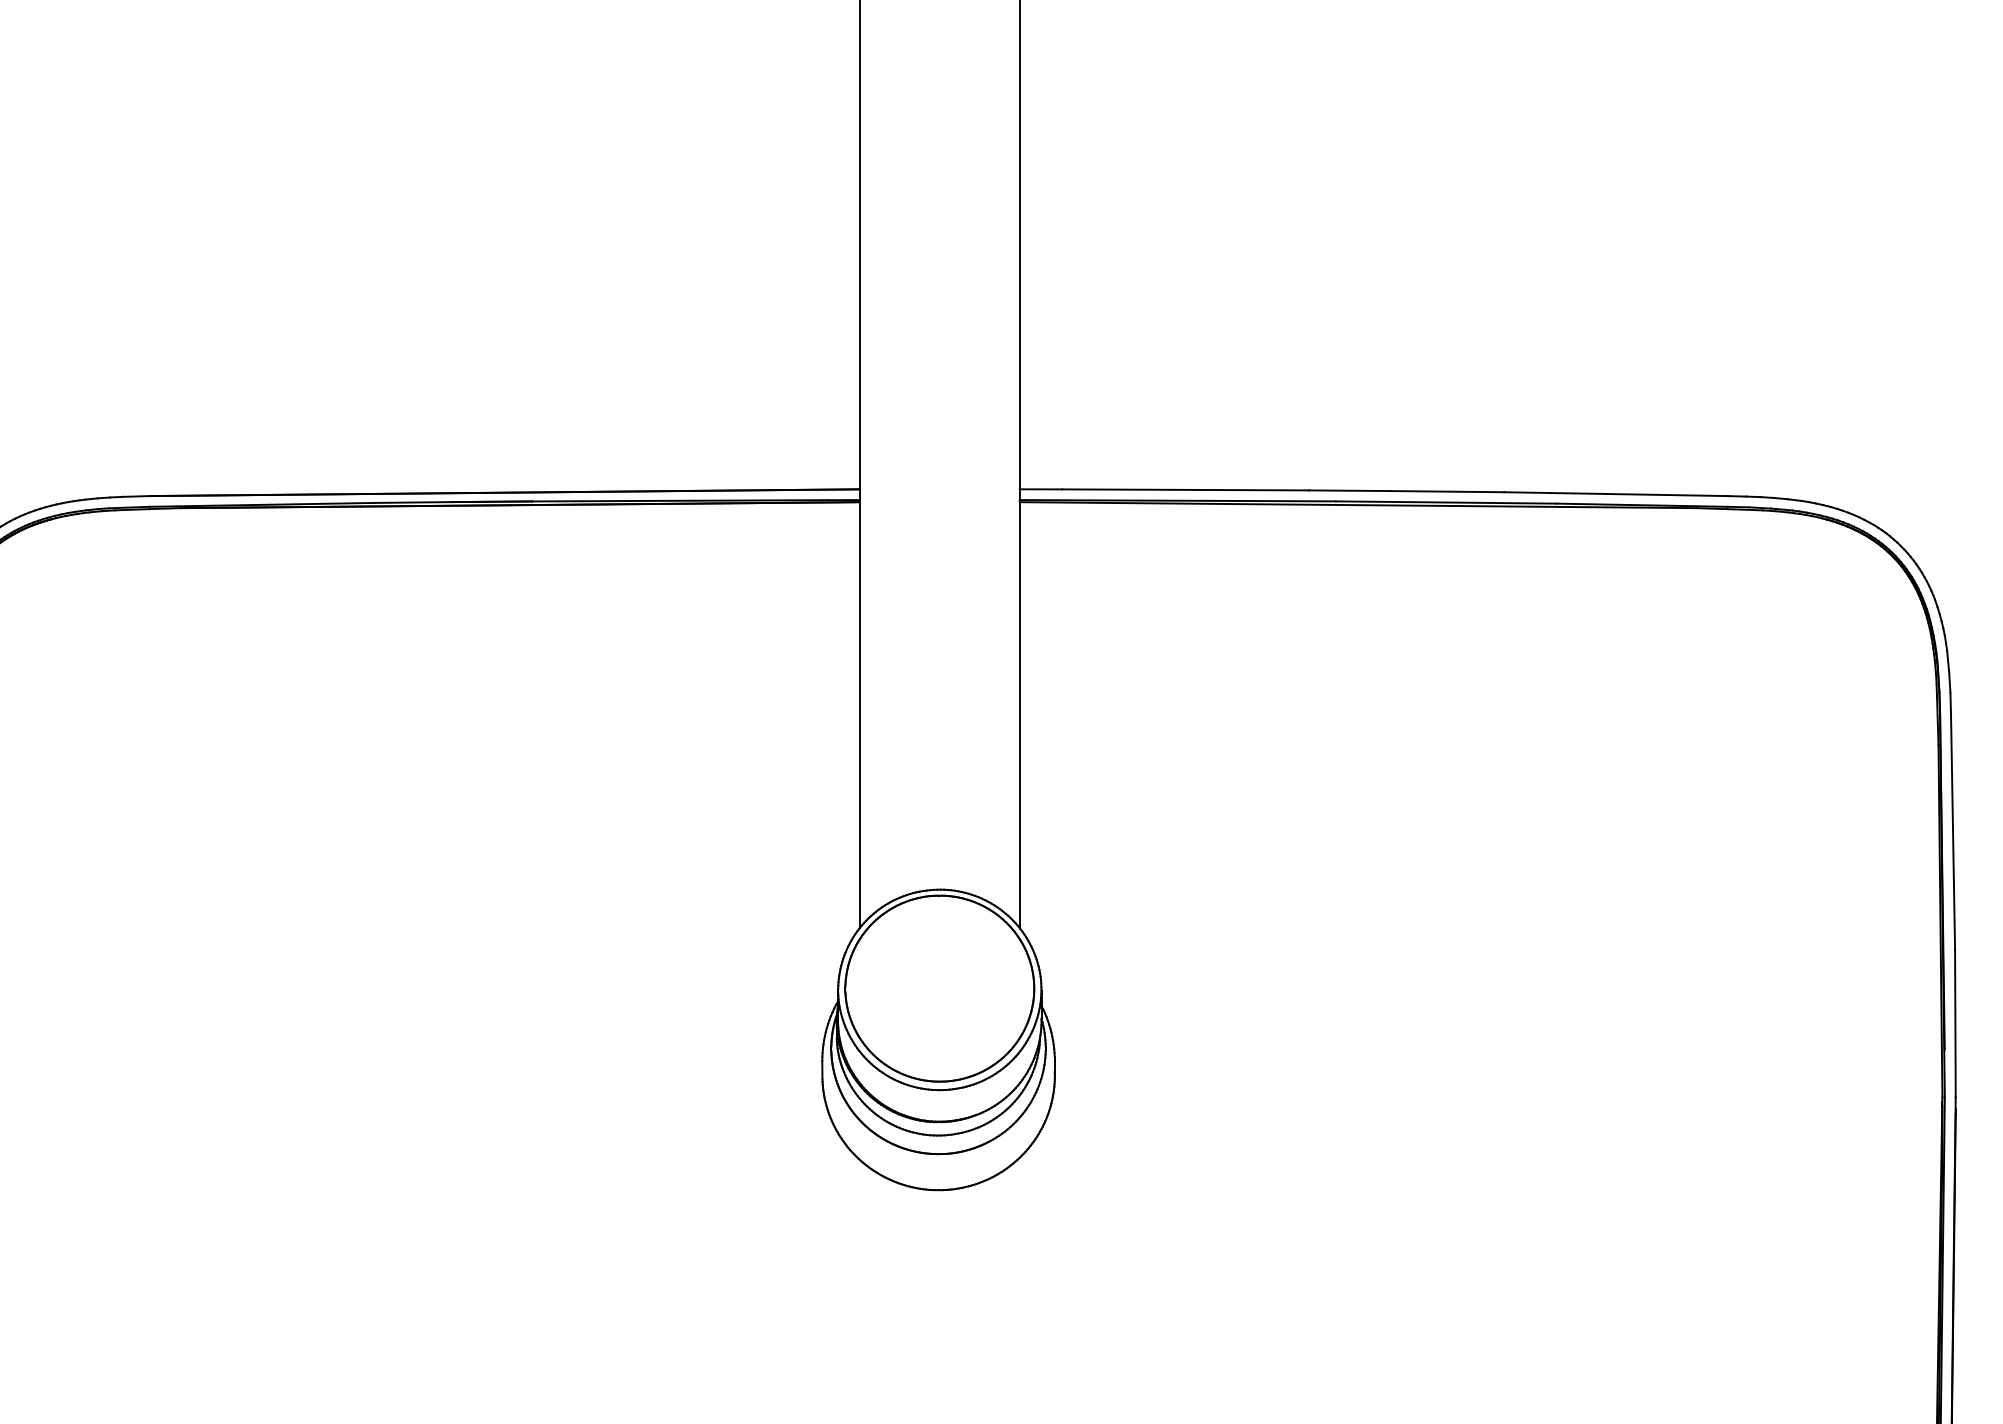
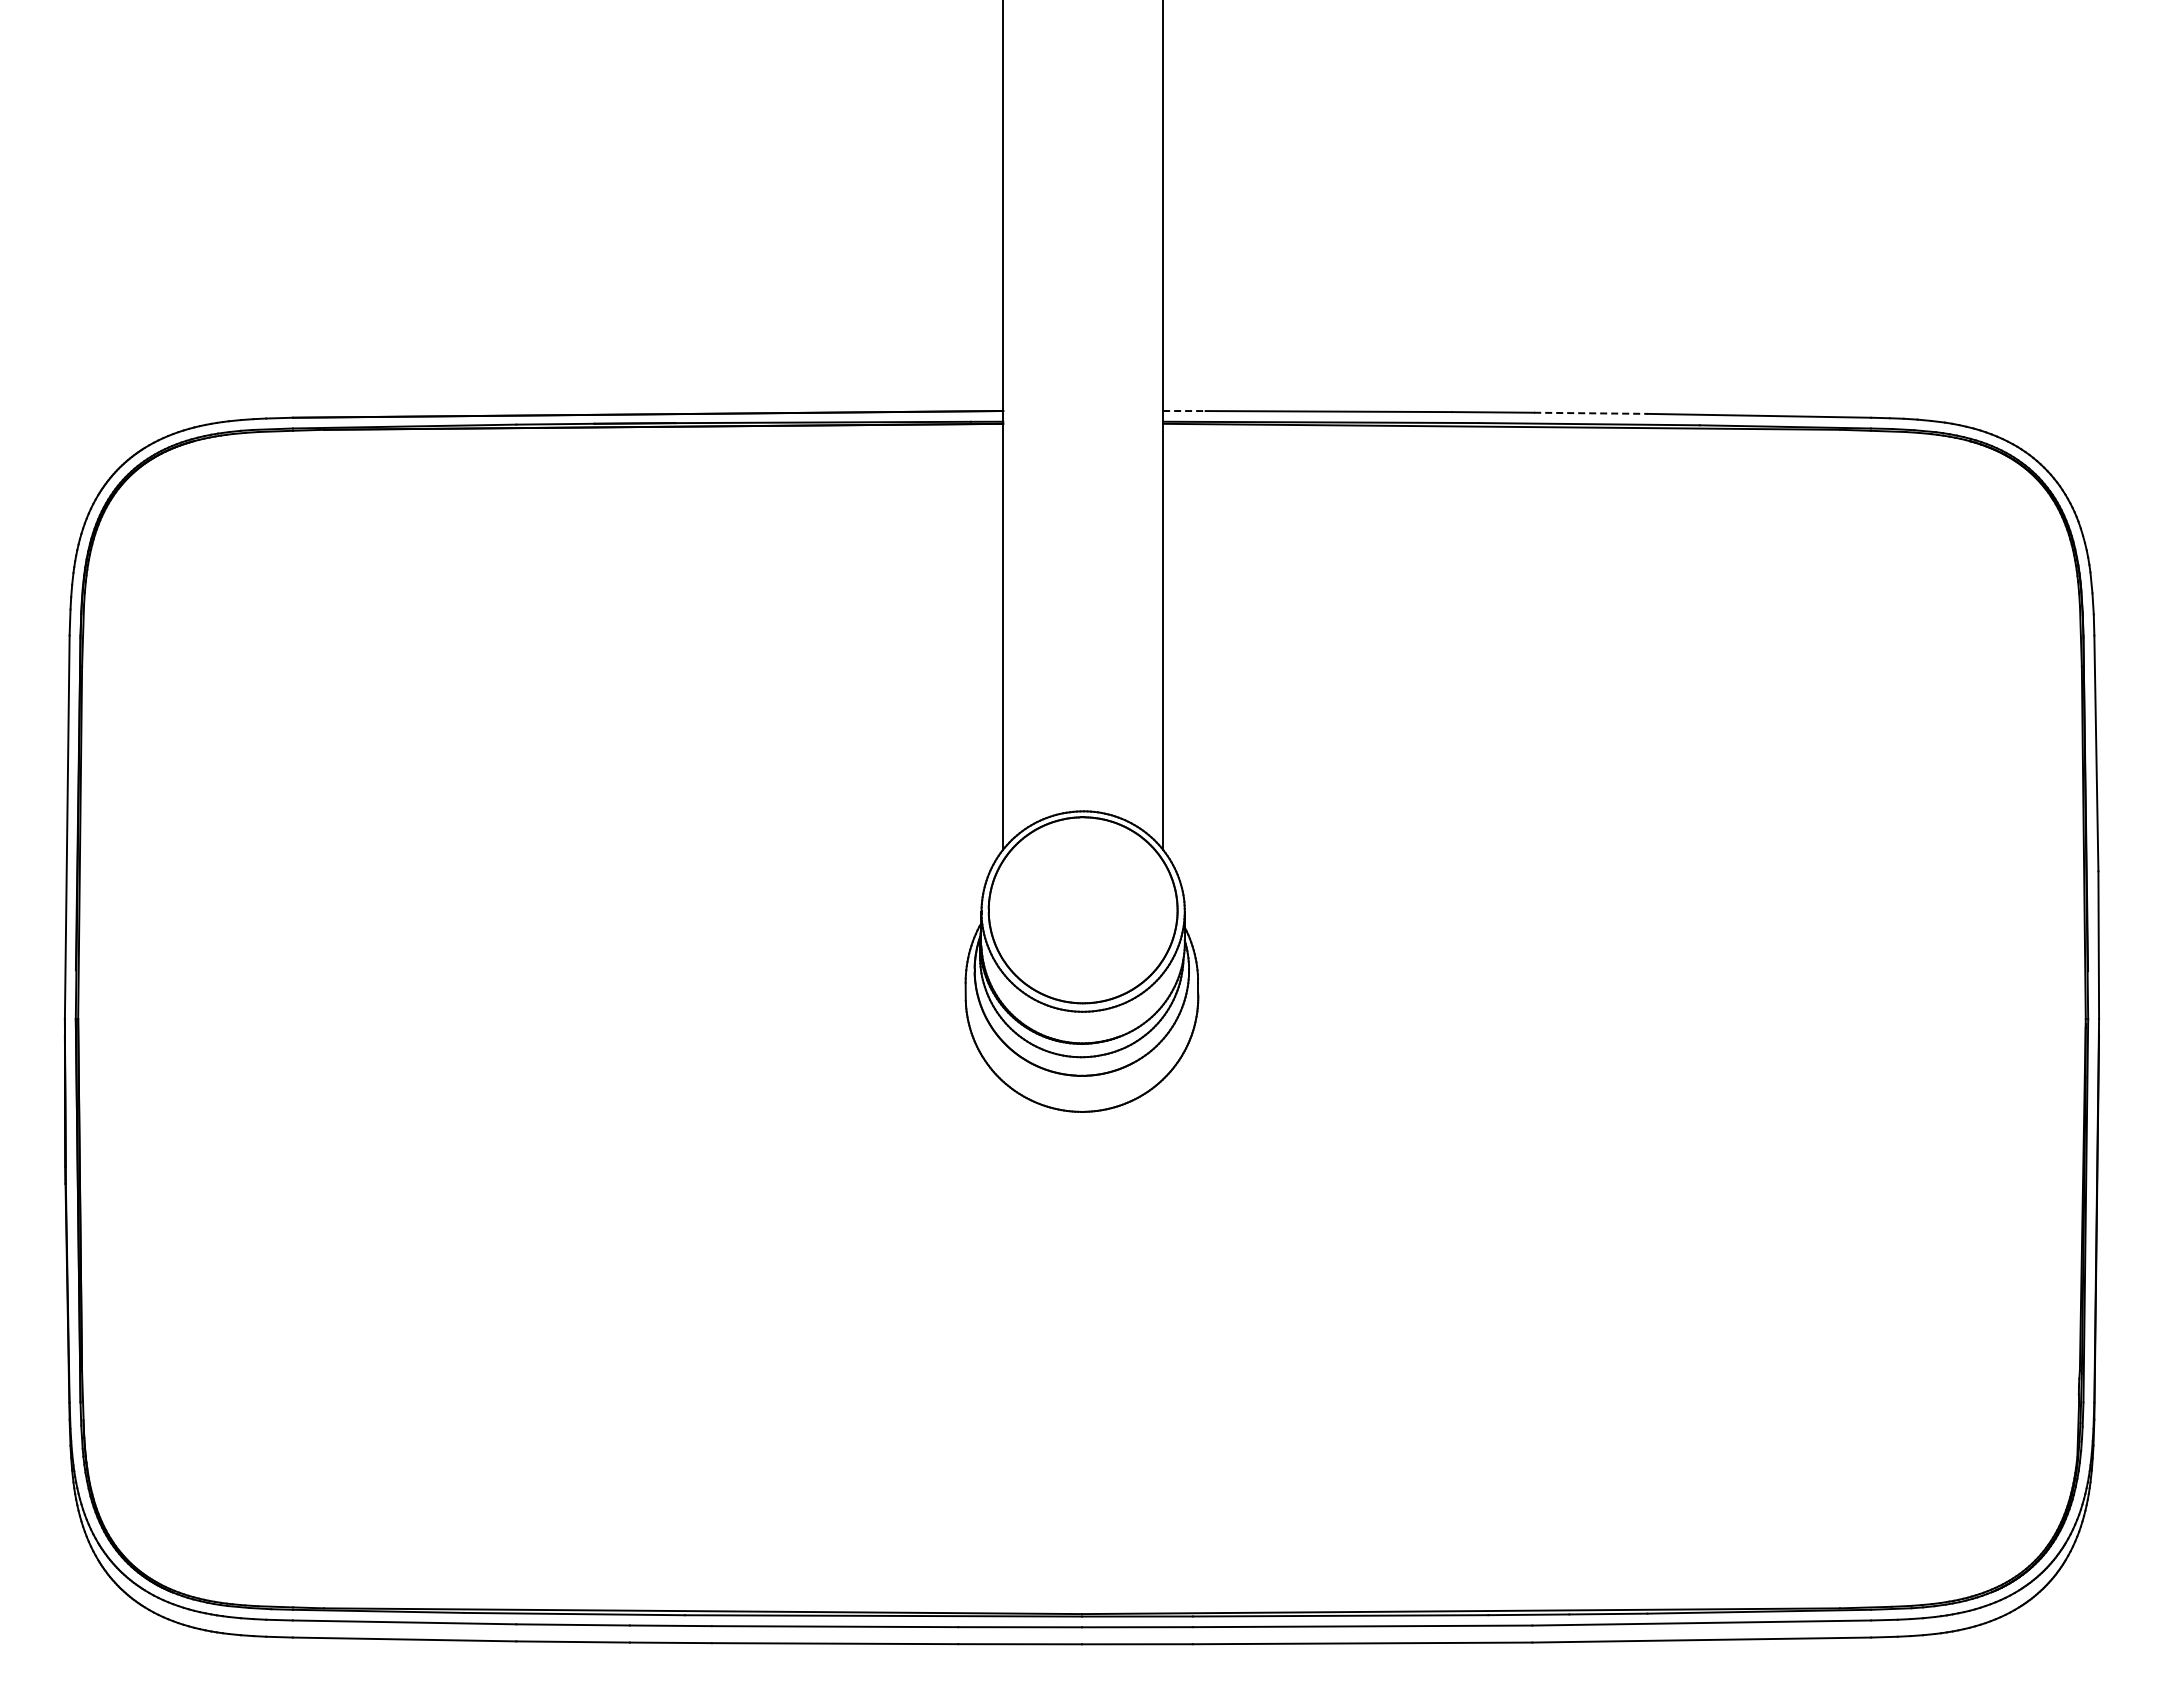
line: (1041, 489) -> (1184, 411), solid -> dashed
line: (1447, 491) -> (1590, 413), solid -> dashed

